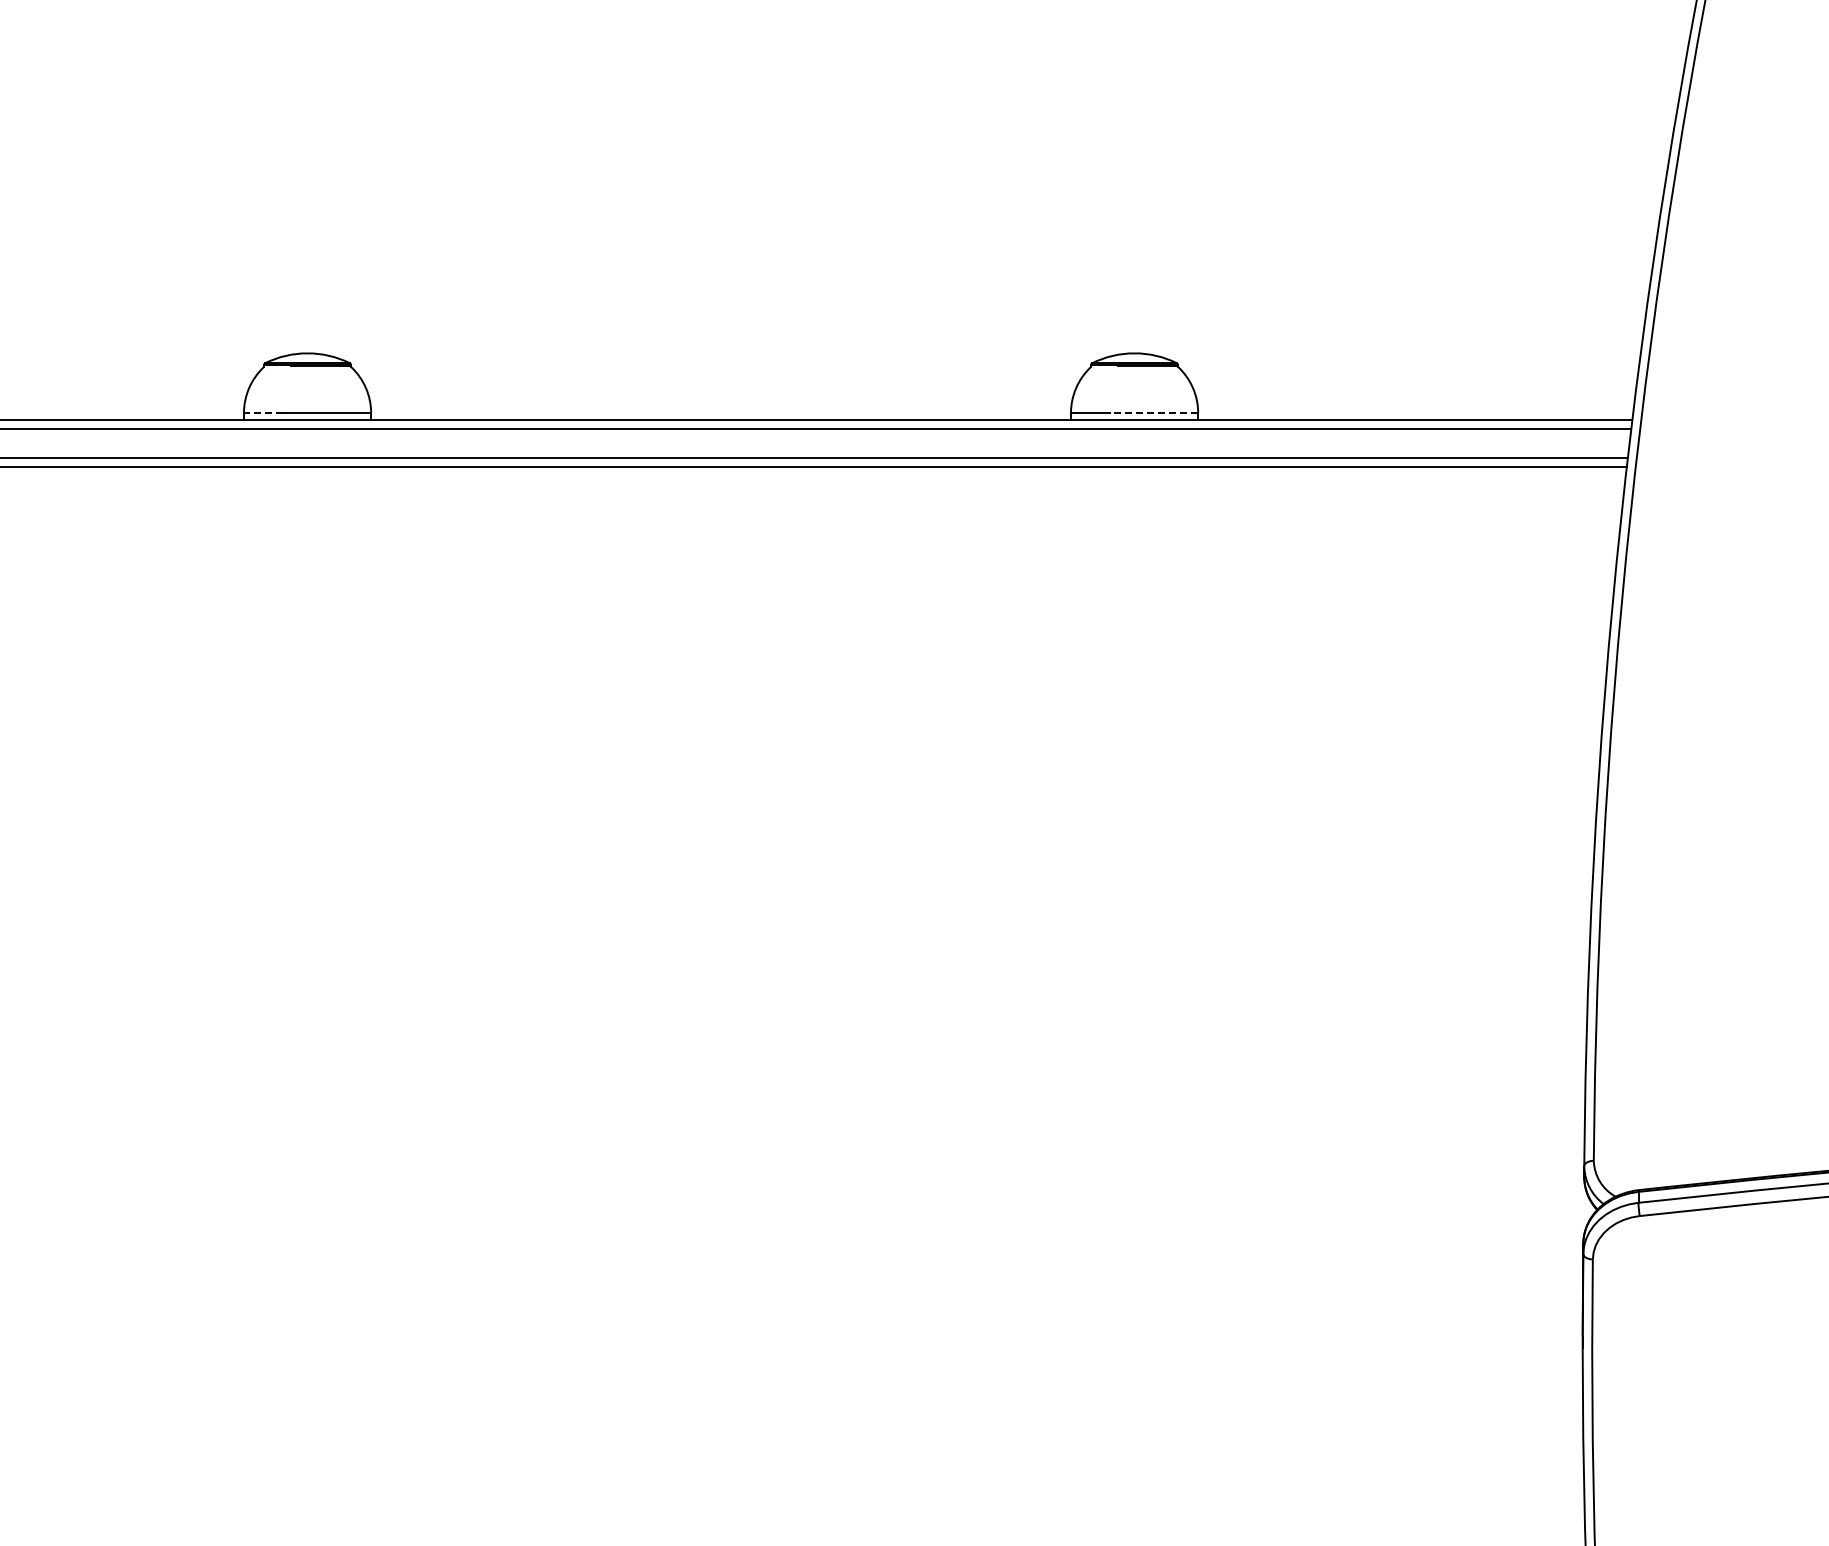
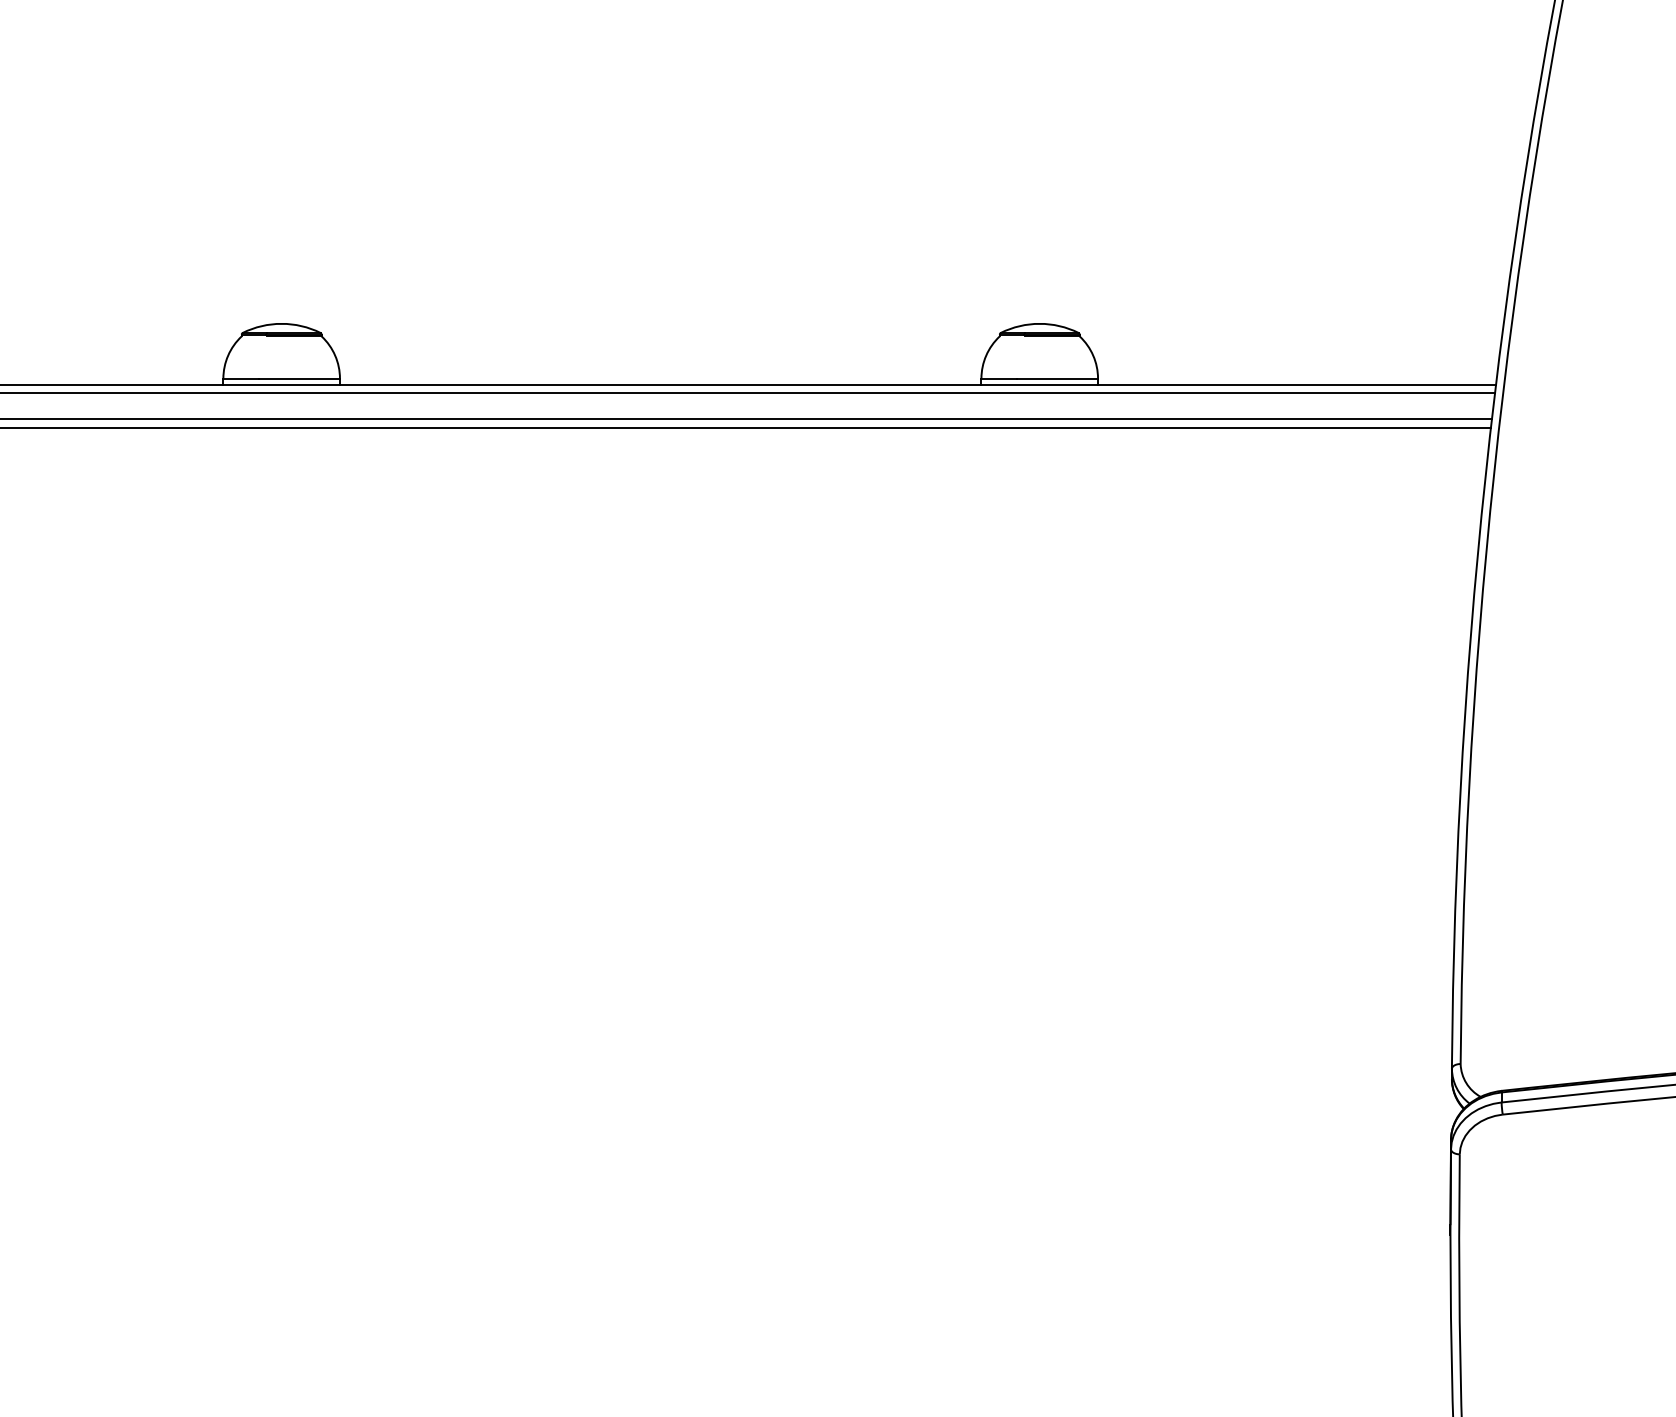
line: (263, 413) -> (241, 378), dashed -> solid
line: (1154, 413) -> (1057, 378), dashed -> solid

